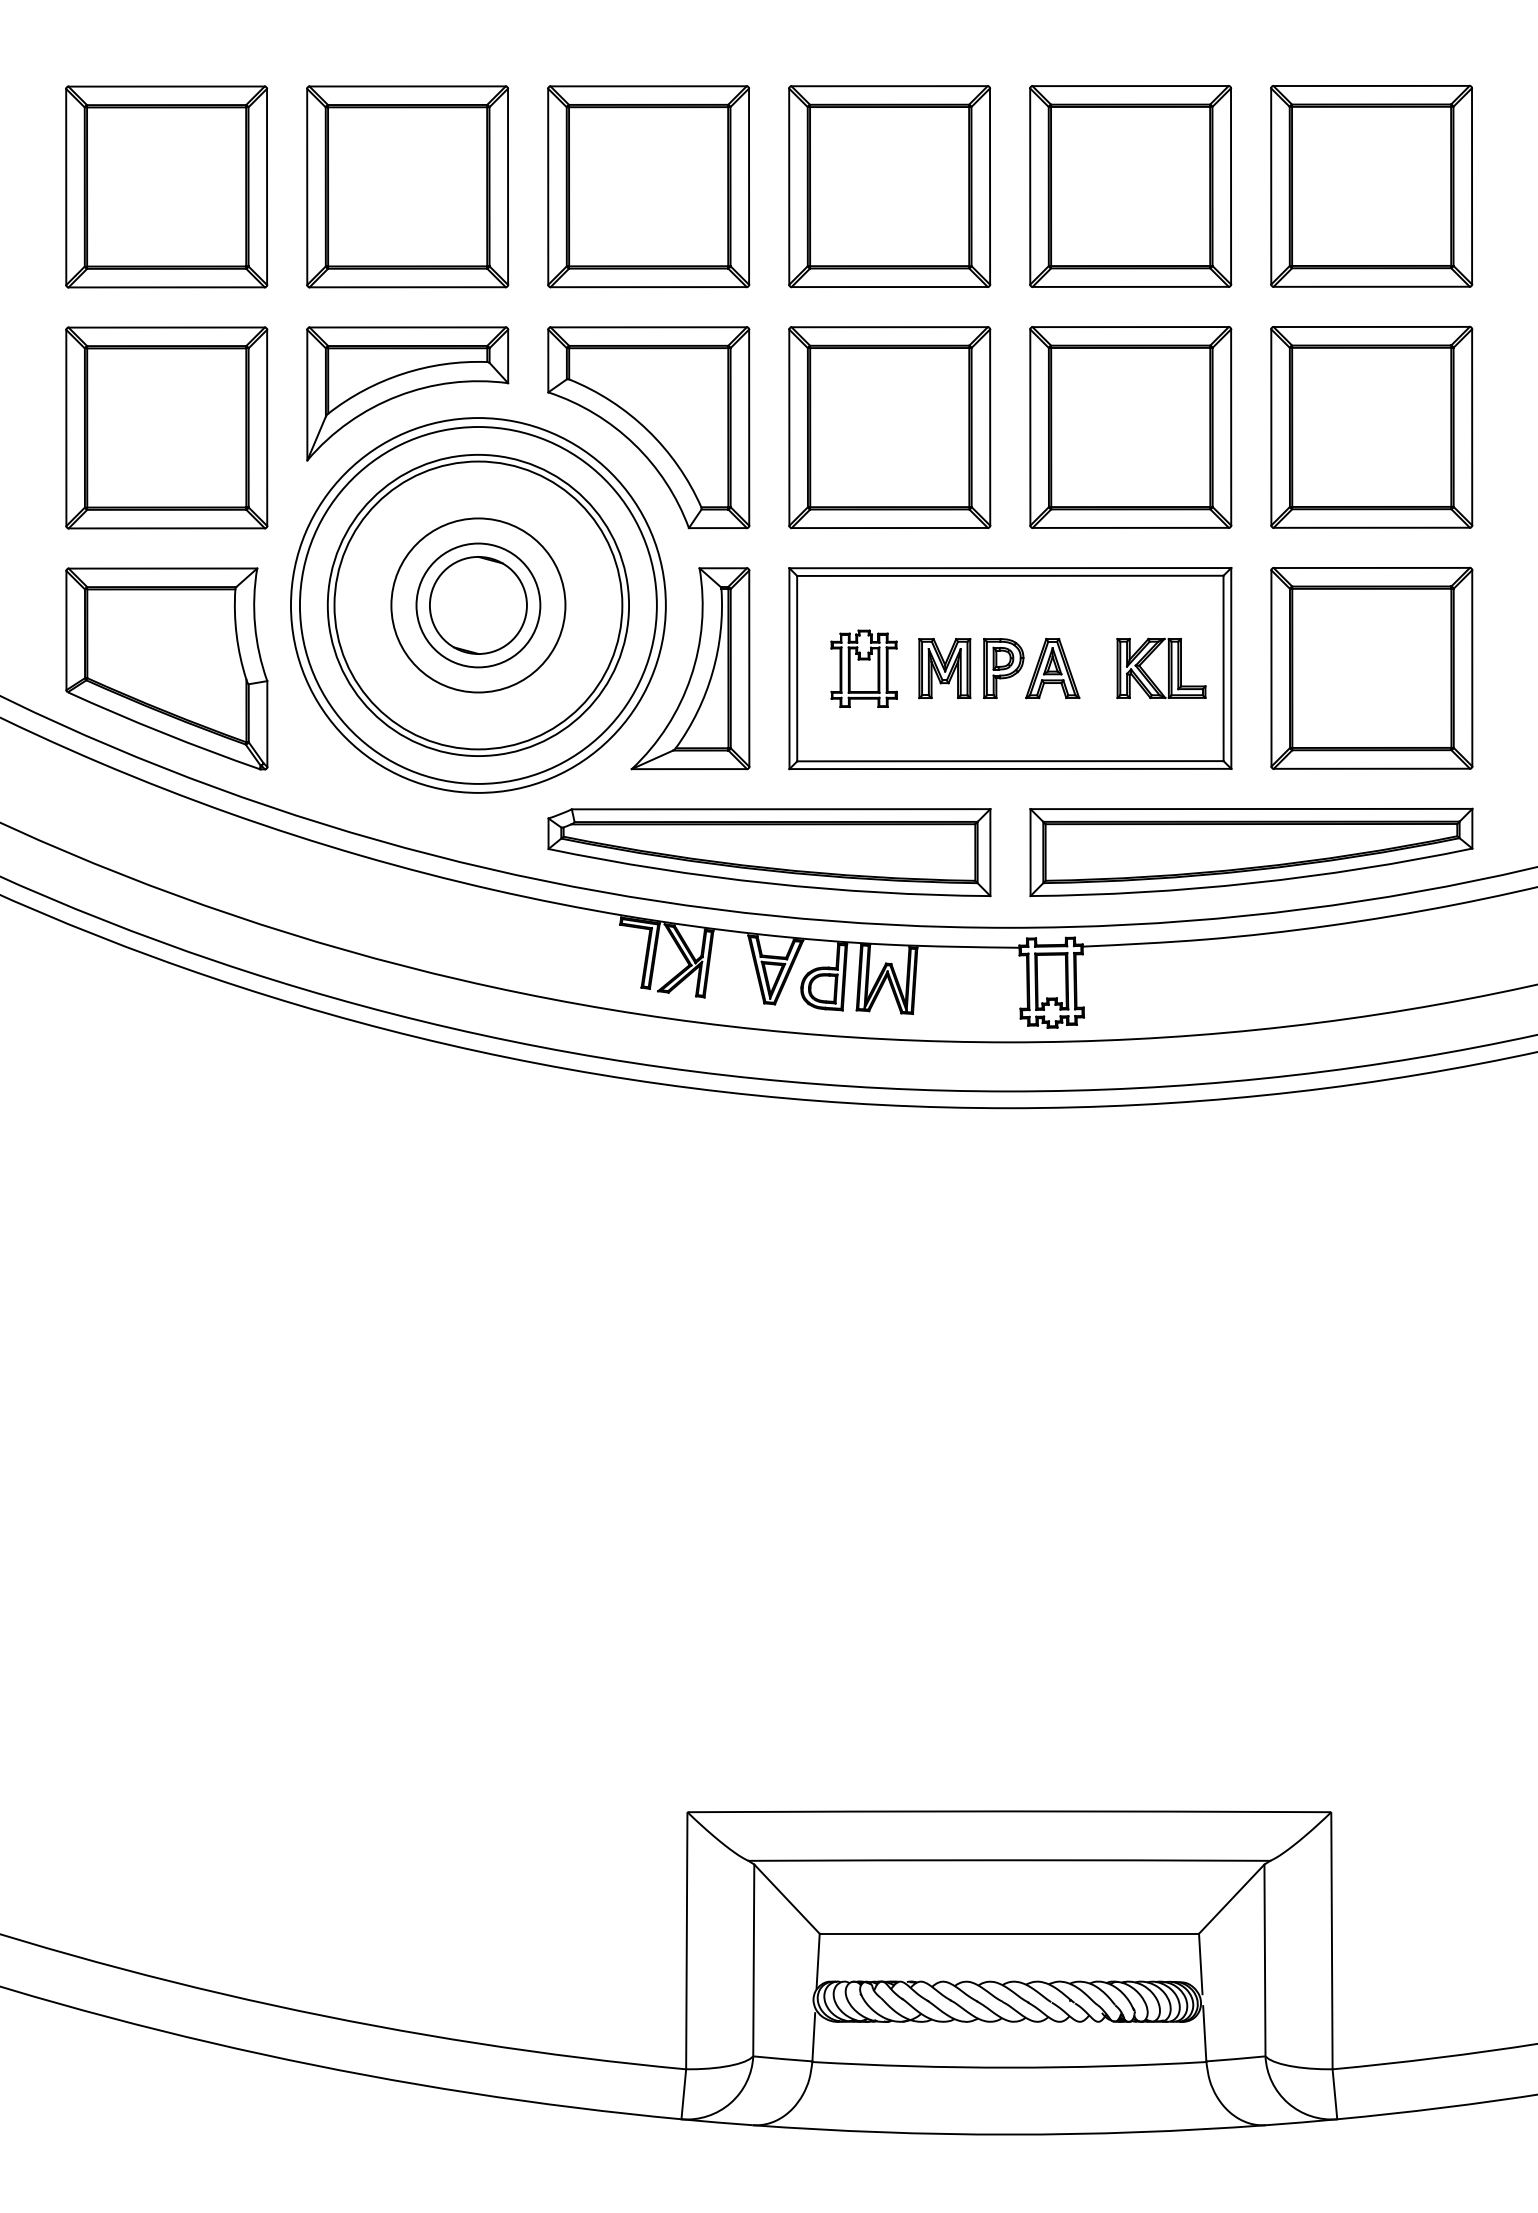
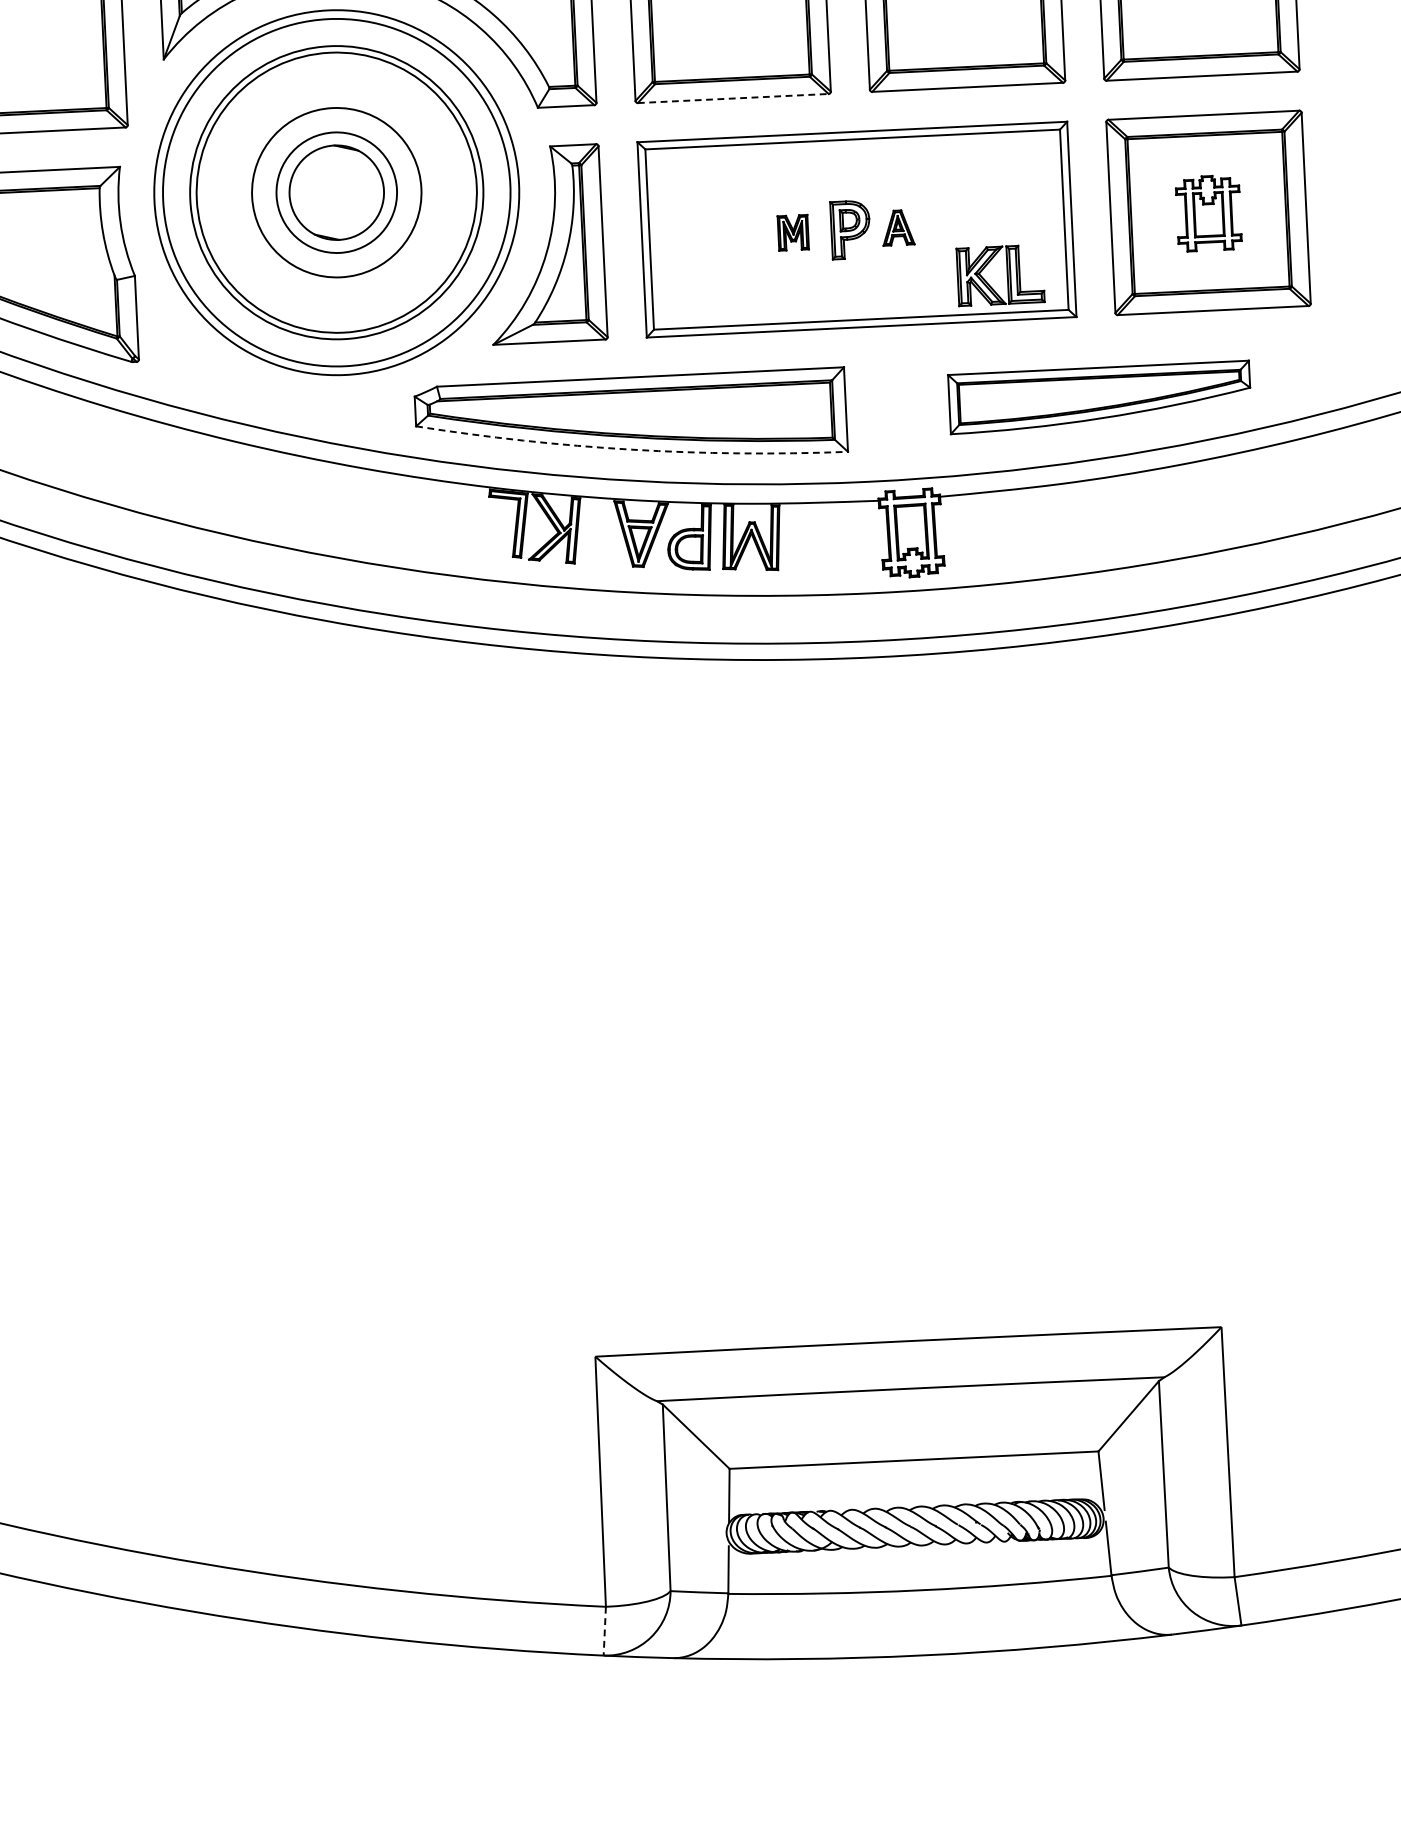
line: (890, 528) -> (733, 98), solid -> dashed
part: (863, 668) -> (1208, 213), moved
part: (944, 668) -> (792, 232), size x0.6
part: (1052, 668) -> (897, 227), size x0.6
part: (1168, 668) -> (1007, 275), moved
part: (1251, 852) -> (1099, 397), size x0.7
arc: (768, 883) -> (631, 449), solid -> dashed
line: (683, 2094) -> (604, 1631), solid -> dashed

